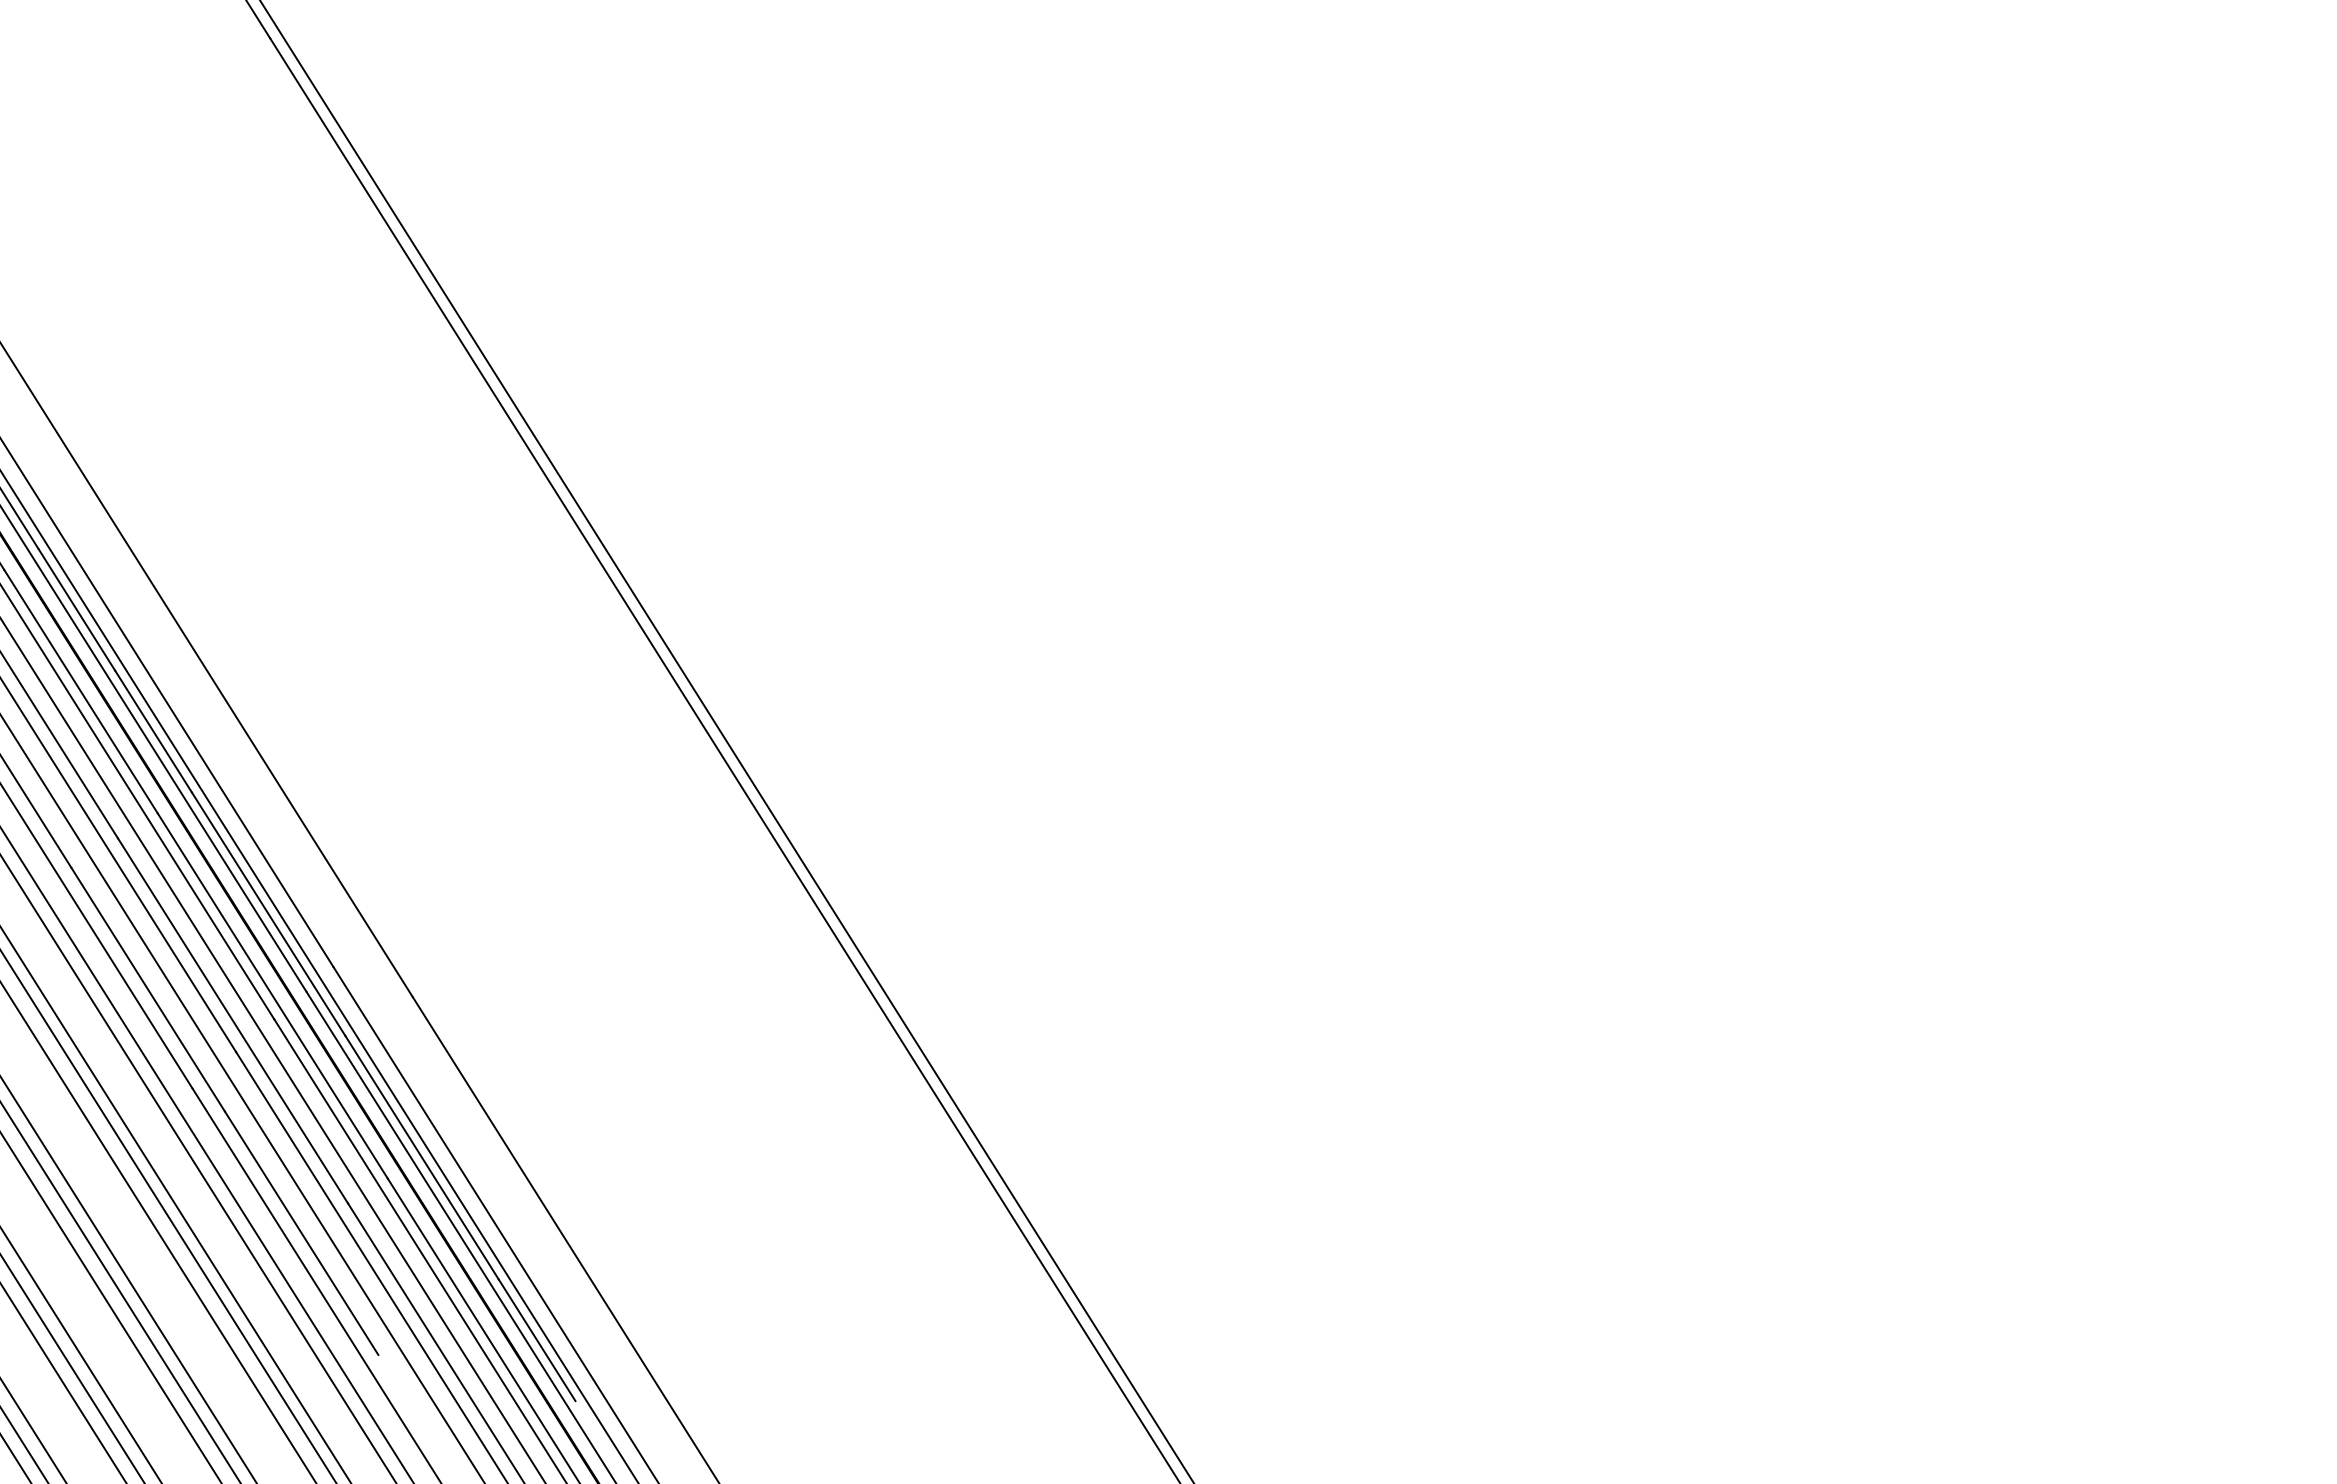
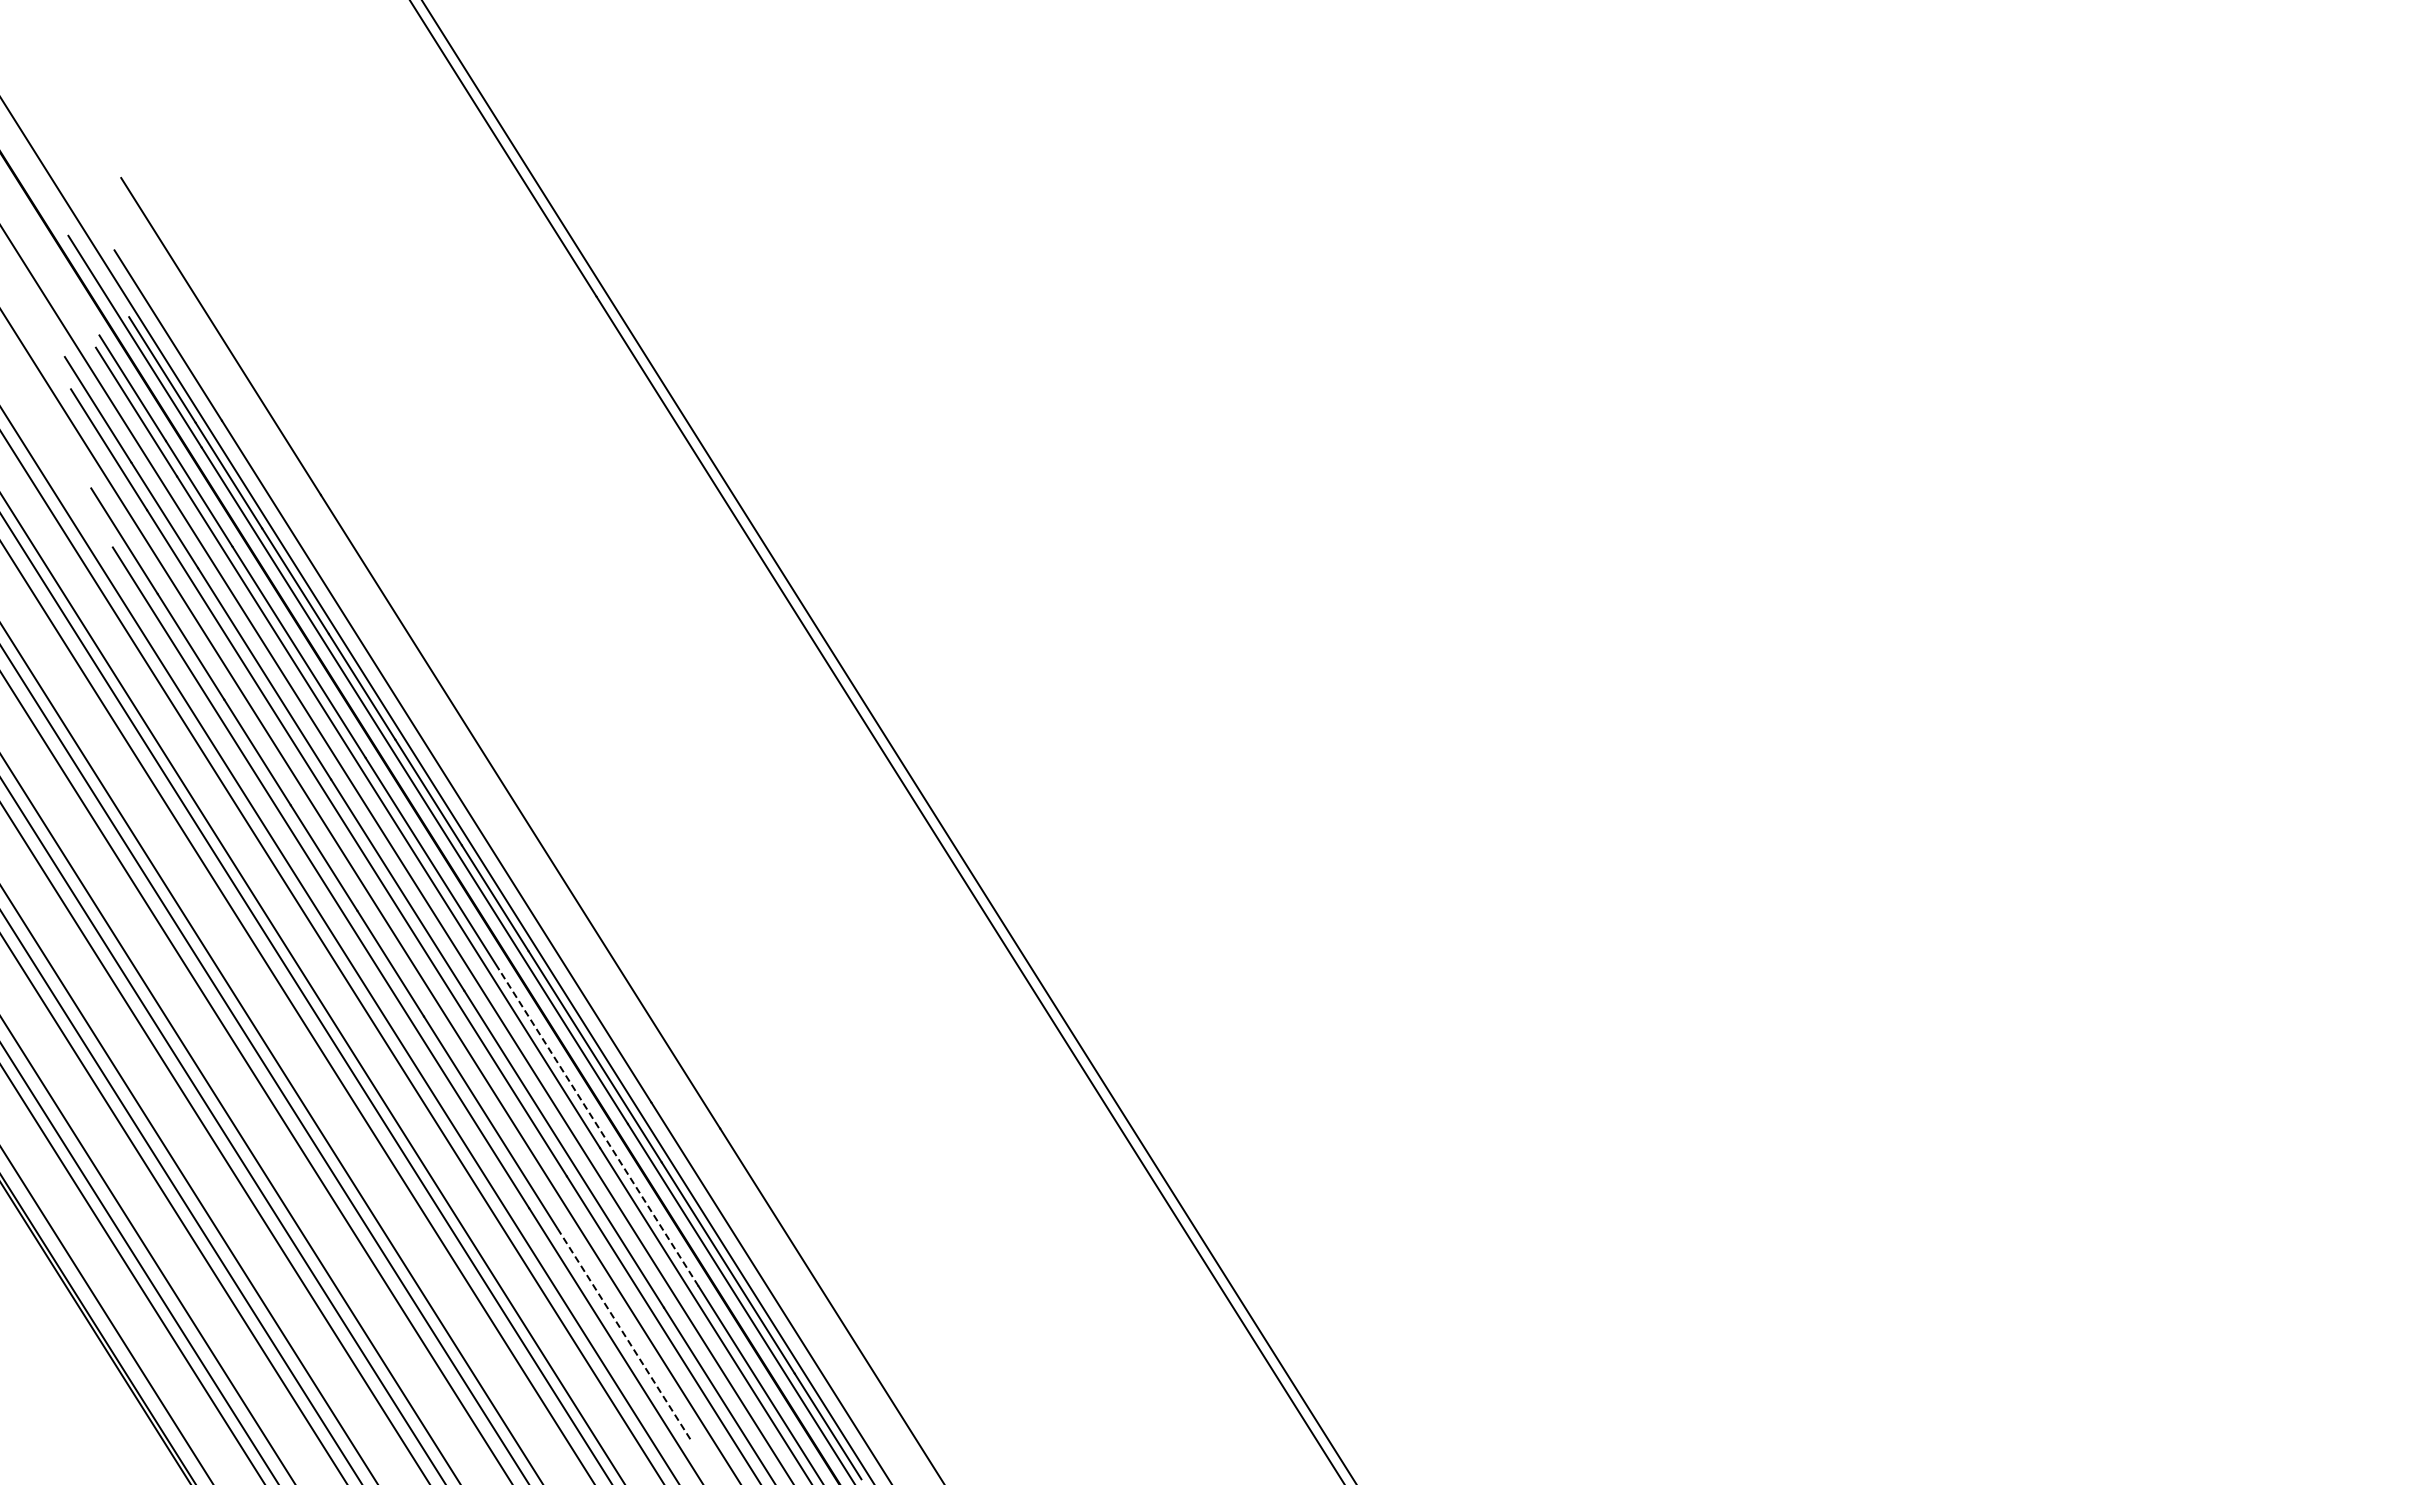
line: (272, 995) -> (598, 1127), solid -> dashed
line: (301, 1233) -> (623, 1333), solid -> dashed

